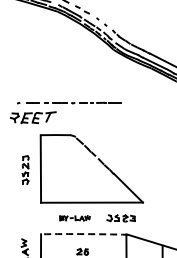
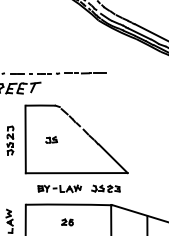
part: (66, 169) -> (51, 139), added
part: (74, 218) -> (59, 188), size x1.43
arc: (84, 234) -> (69, 204), dashed -> solid

